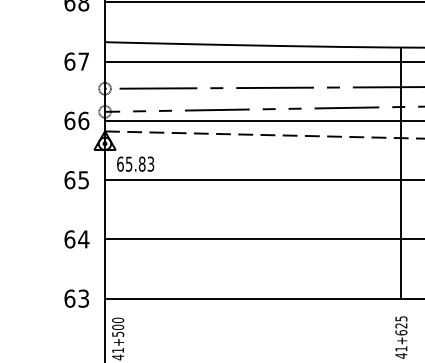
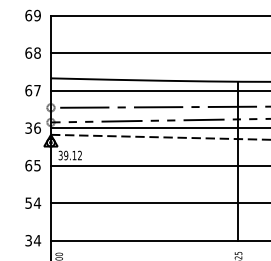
text: (69, 119) -> (28, 127), 66 -> 36
text: (134, 164) -> (69, 155), 65.83 -> 39.12
text: (69, 238) -> (28, 202), 64 -> 54
text: (77, 298) -> (33, 240), 63 -> 34

